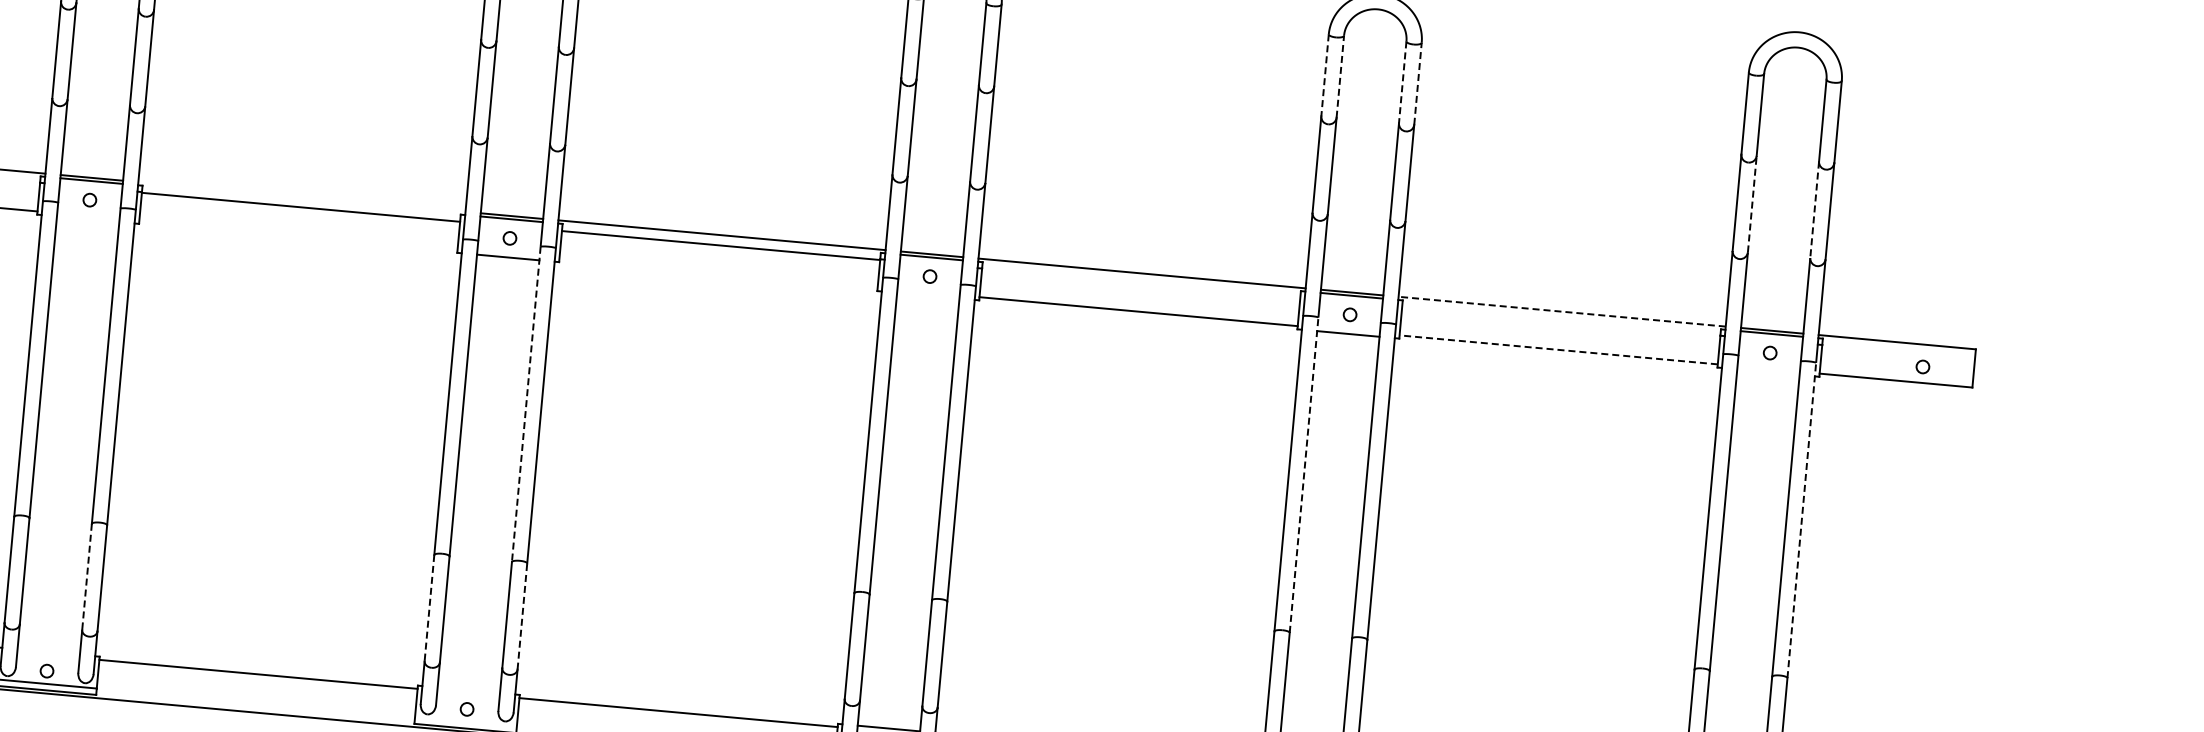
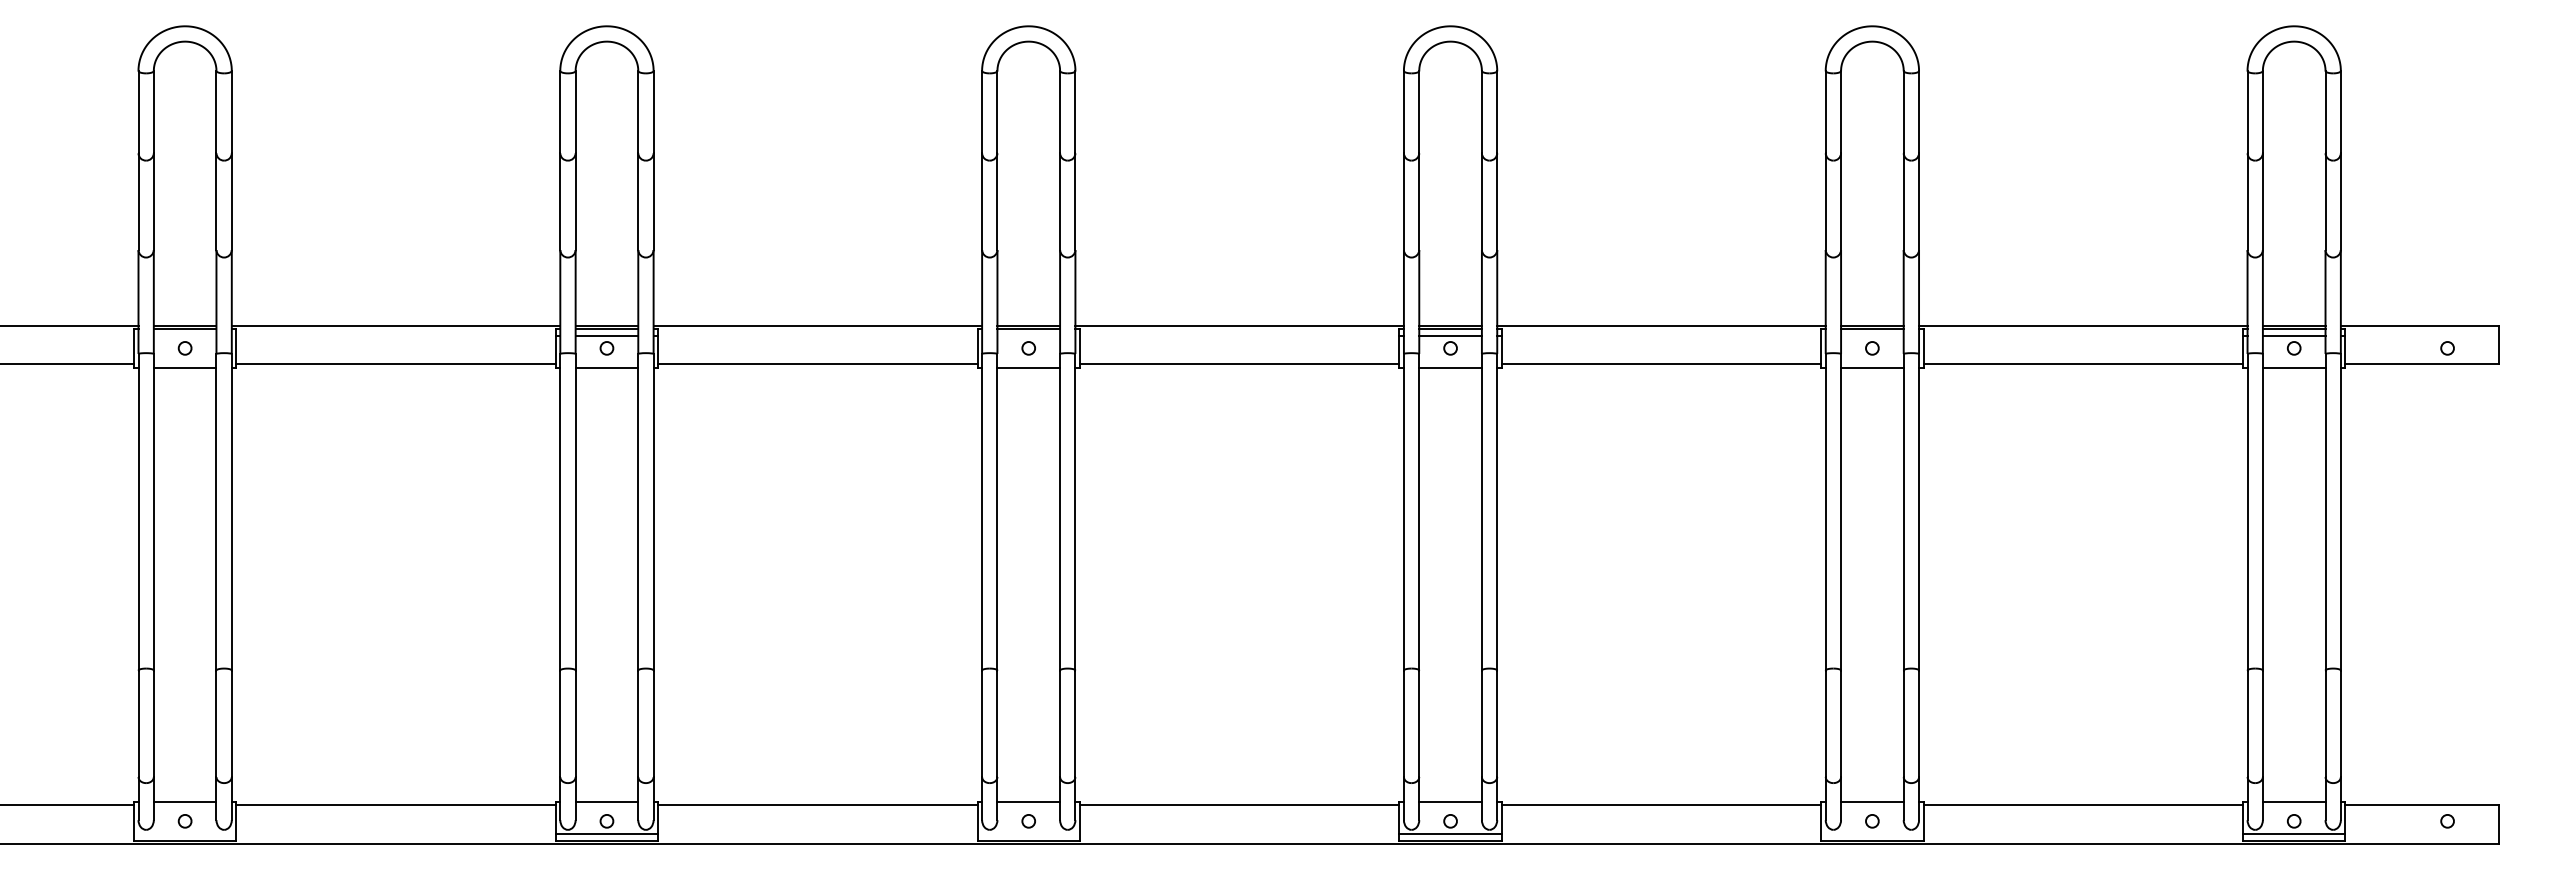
line: (1324, 75) -> (1825, 112), dashed -> solid
line: (1340, 76) -> (1841, 111), dashed -> solid
line: (1402, 82) -> (1903, 112), dashed -> solid
line: (1418, 83) -> (1919, 111), dashed -> solid
line: (90, 187) -> (606, 335), added
line: (301, 197) -> (817, 326), added
line: (1751, 203) -> (2262, 201), dashed -> solid
line: (300, 207) -> (817, 364), moved
line: (1814, 210) -> (2325, 202), dashed -> solid
line: (87, 219) -> (606, 367), added
line: (720, 245) -> (1239, 364), moved
line: (931, 263) -> (1450, 335), added
line: (928, 295) -> (1450, 367), added
line: (1561, 312) -> (2082, 326), dashed -> solid
line: (1770, 340) -> (2293, 335), added
line: (1558, 350) -> (2083, 364), dashed -> solid
line: (1767, 372) -> (2293, 367), added
line: (526, 404) -> (1060, 512), dashed -> solid
line: (1304, 474) -> (1841, 511), dashed -> solid
line: (1801, 519) -> (2340, 511), dashed -> solid
line: (87, 577) -> (638, 724), dashed -> solid
line: (429, 608) -> (982, 724), dashed -> solid
line: (522, 616) -> (1075, 723), dashed -> solid
line: (48, 652) -> (606, 802), added
line: (468, 690) -> (1028, 802), added

